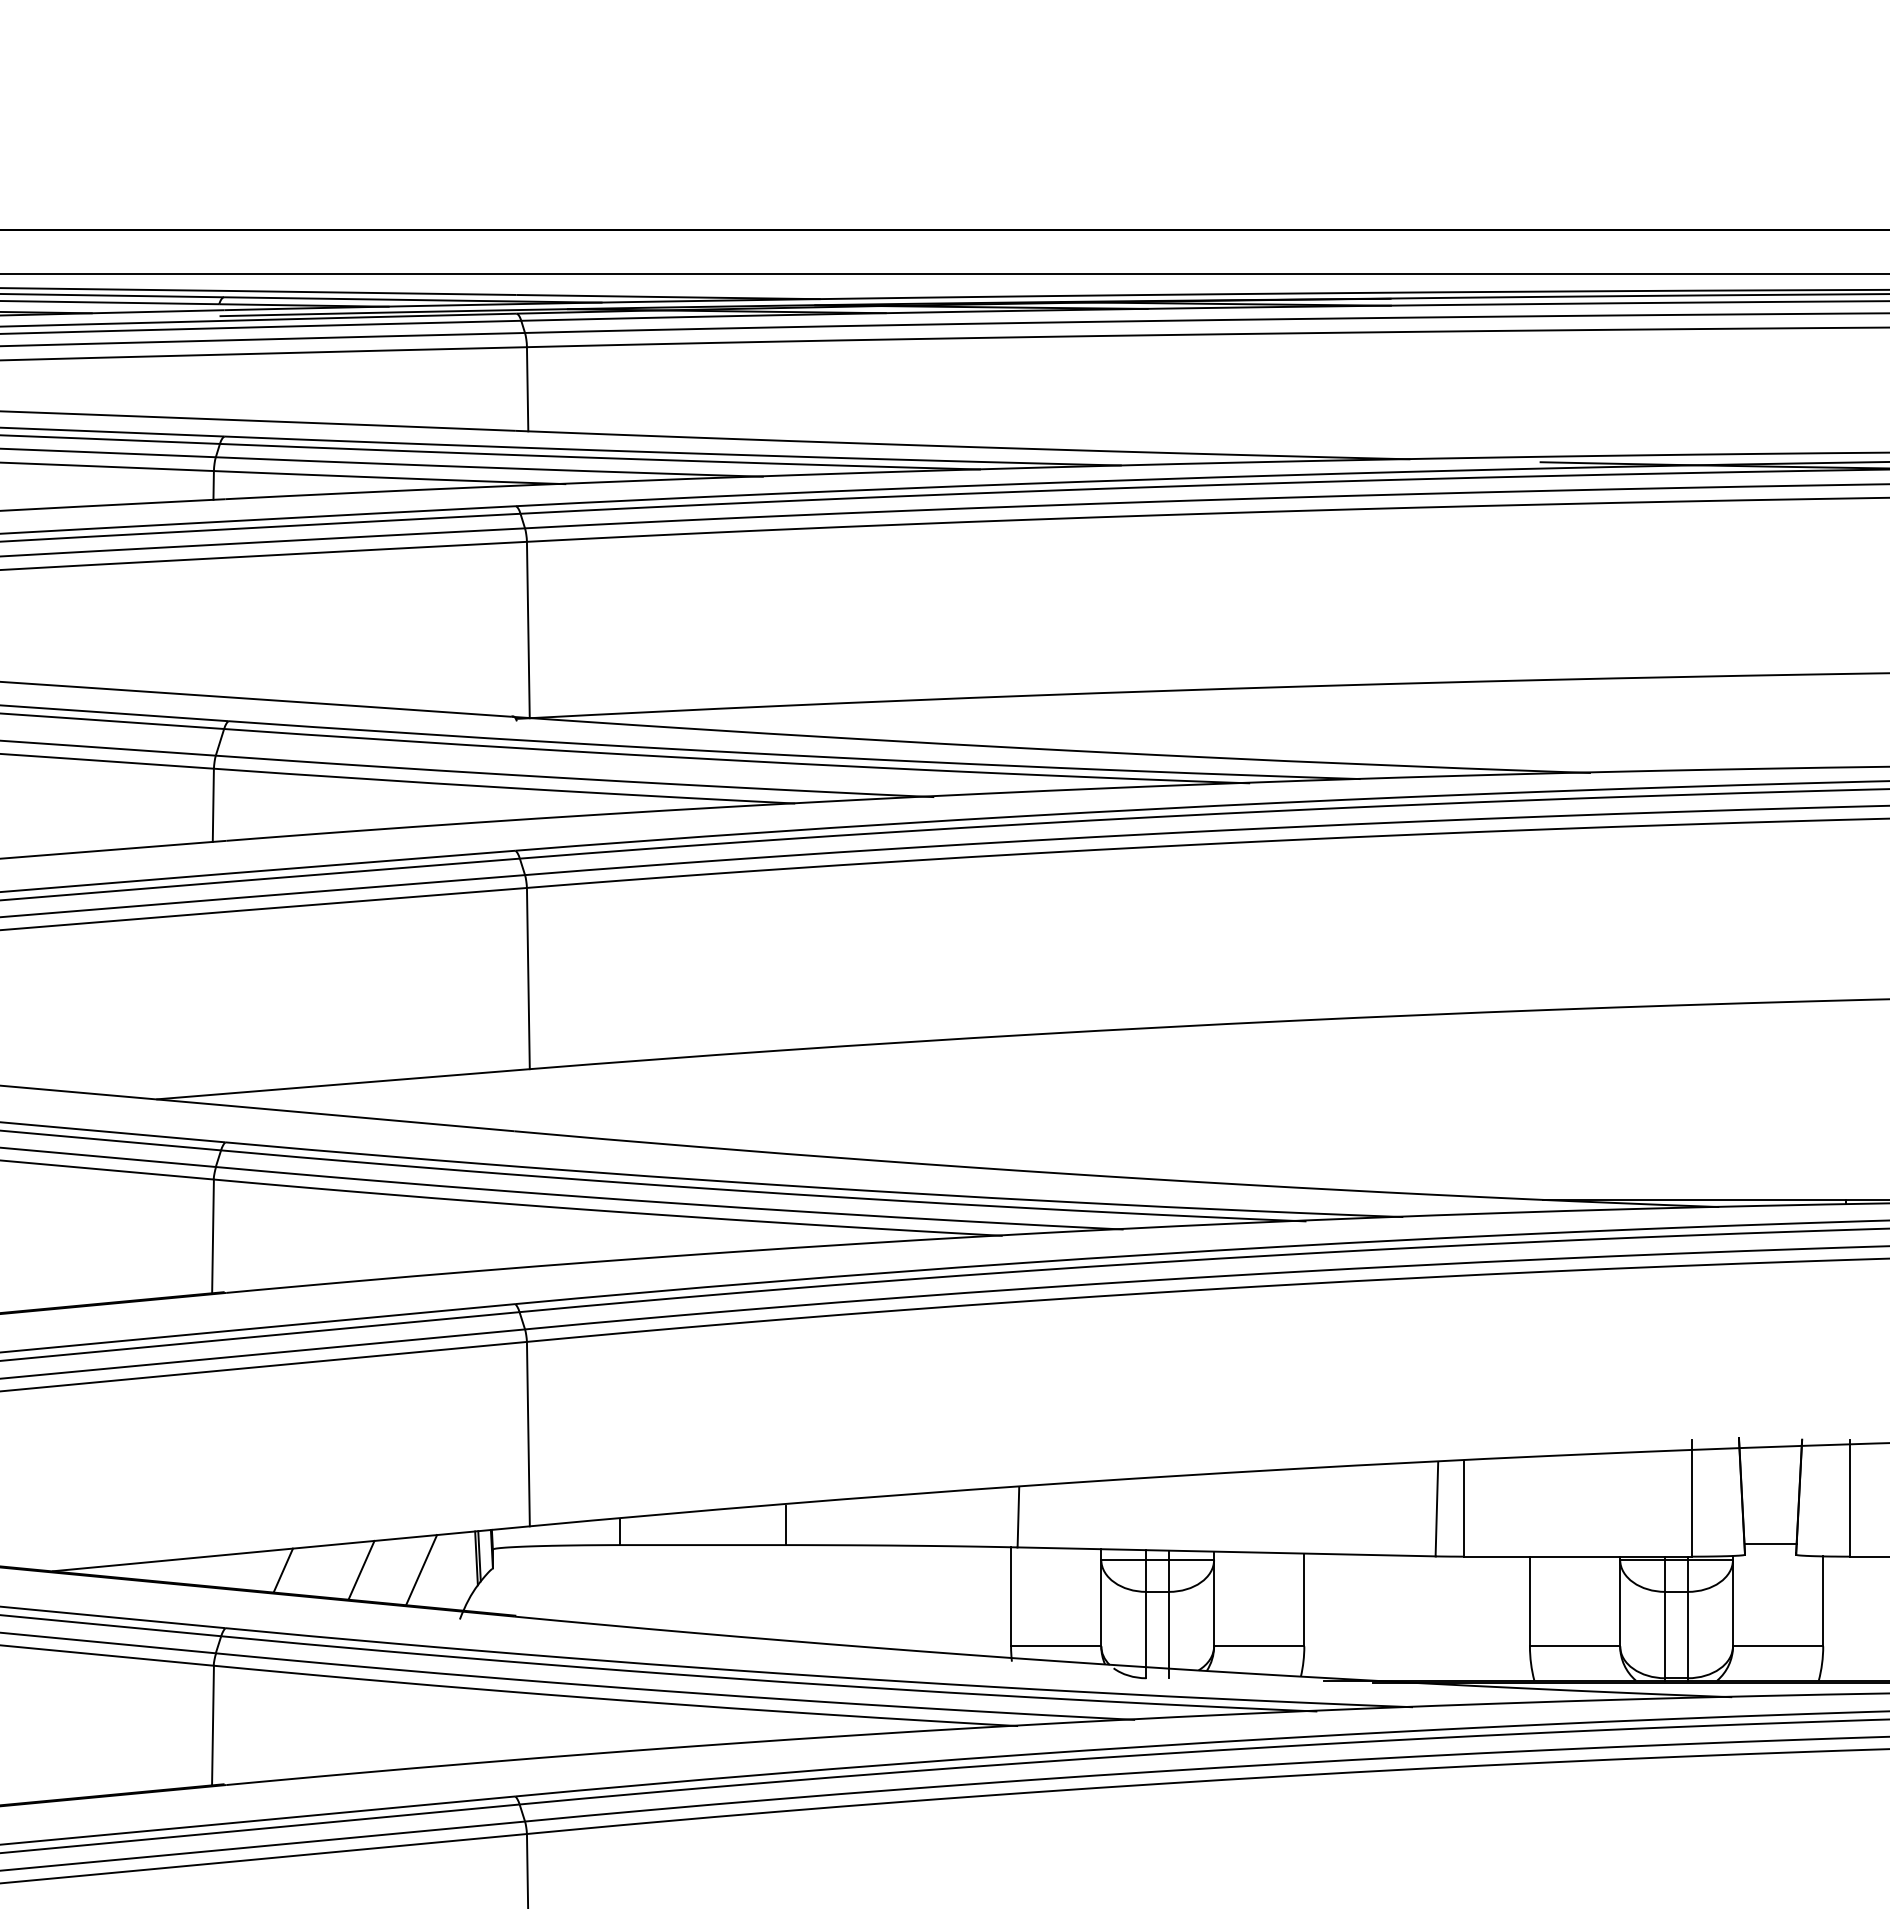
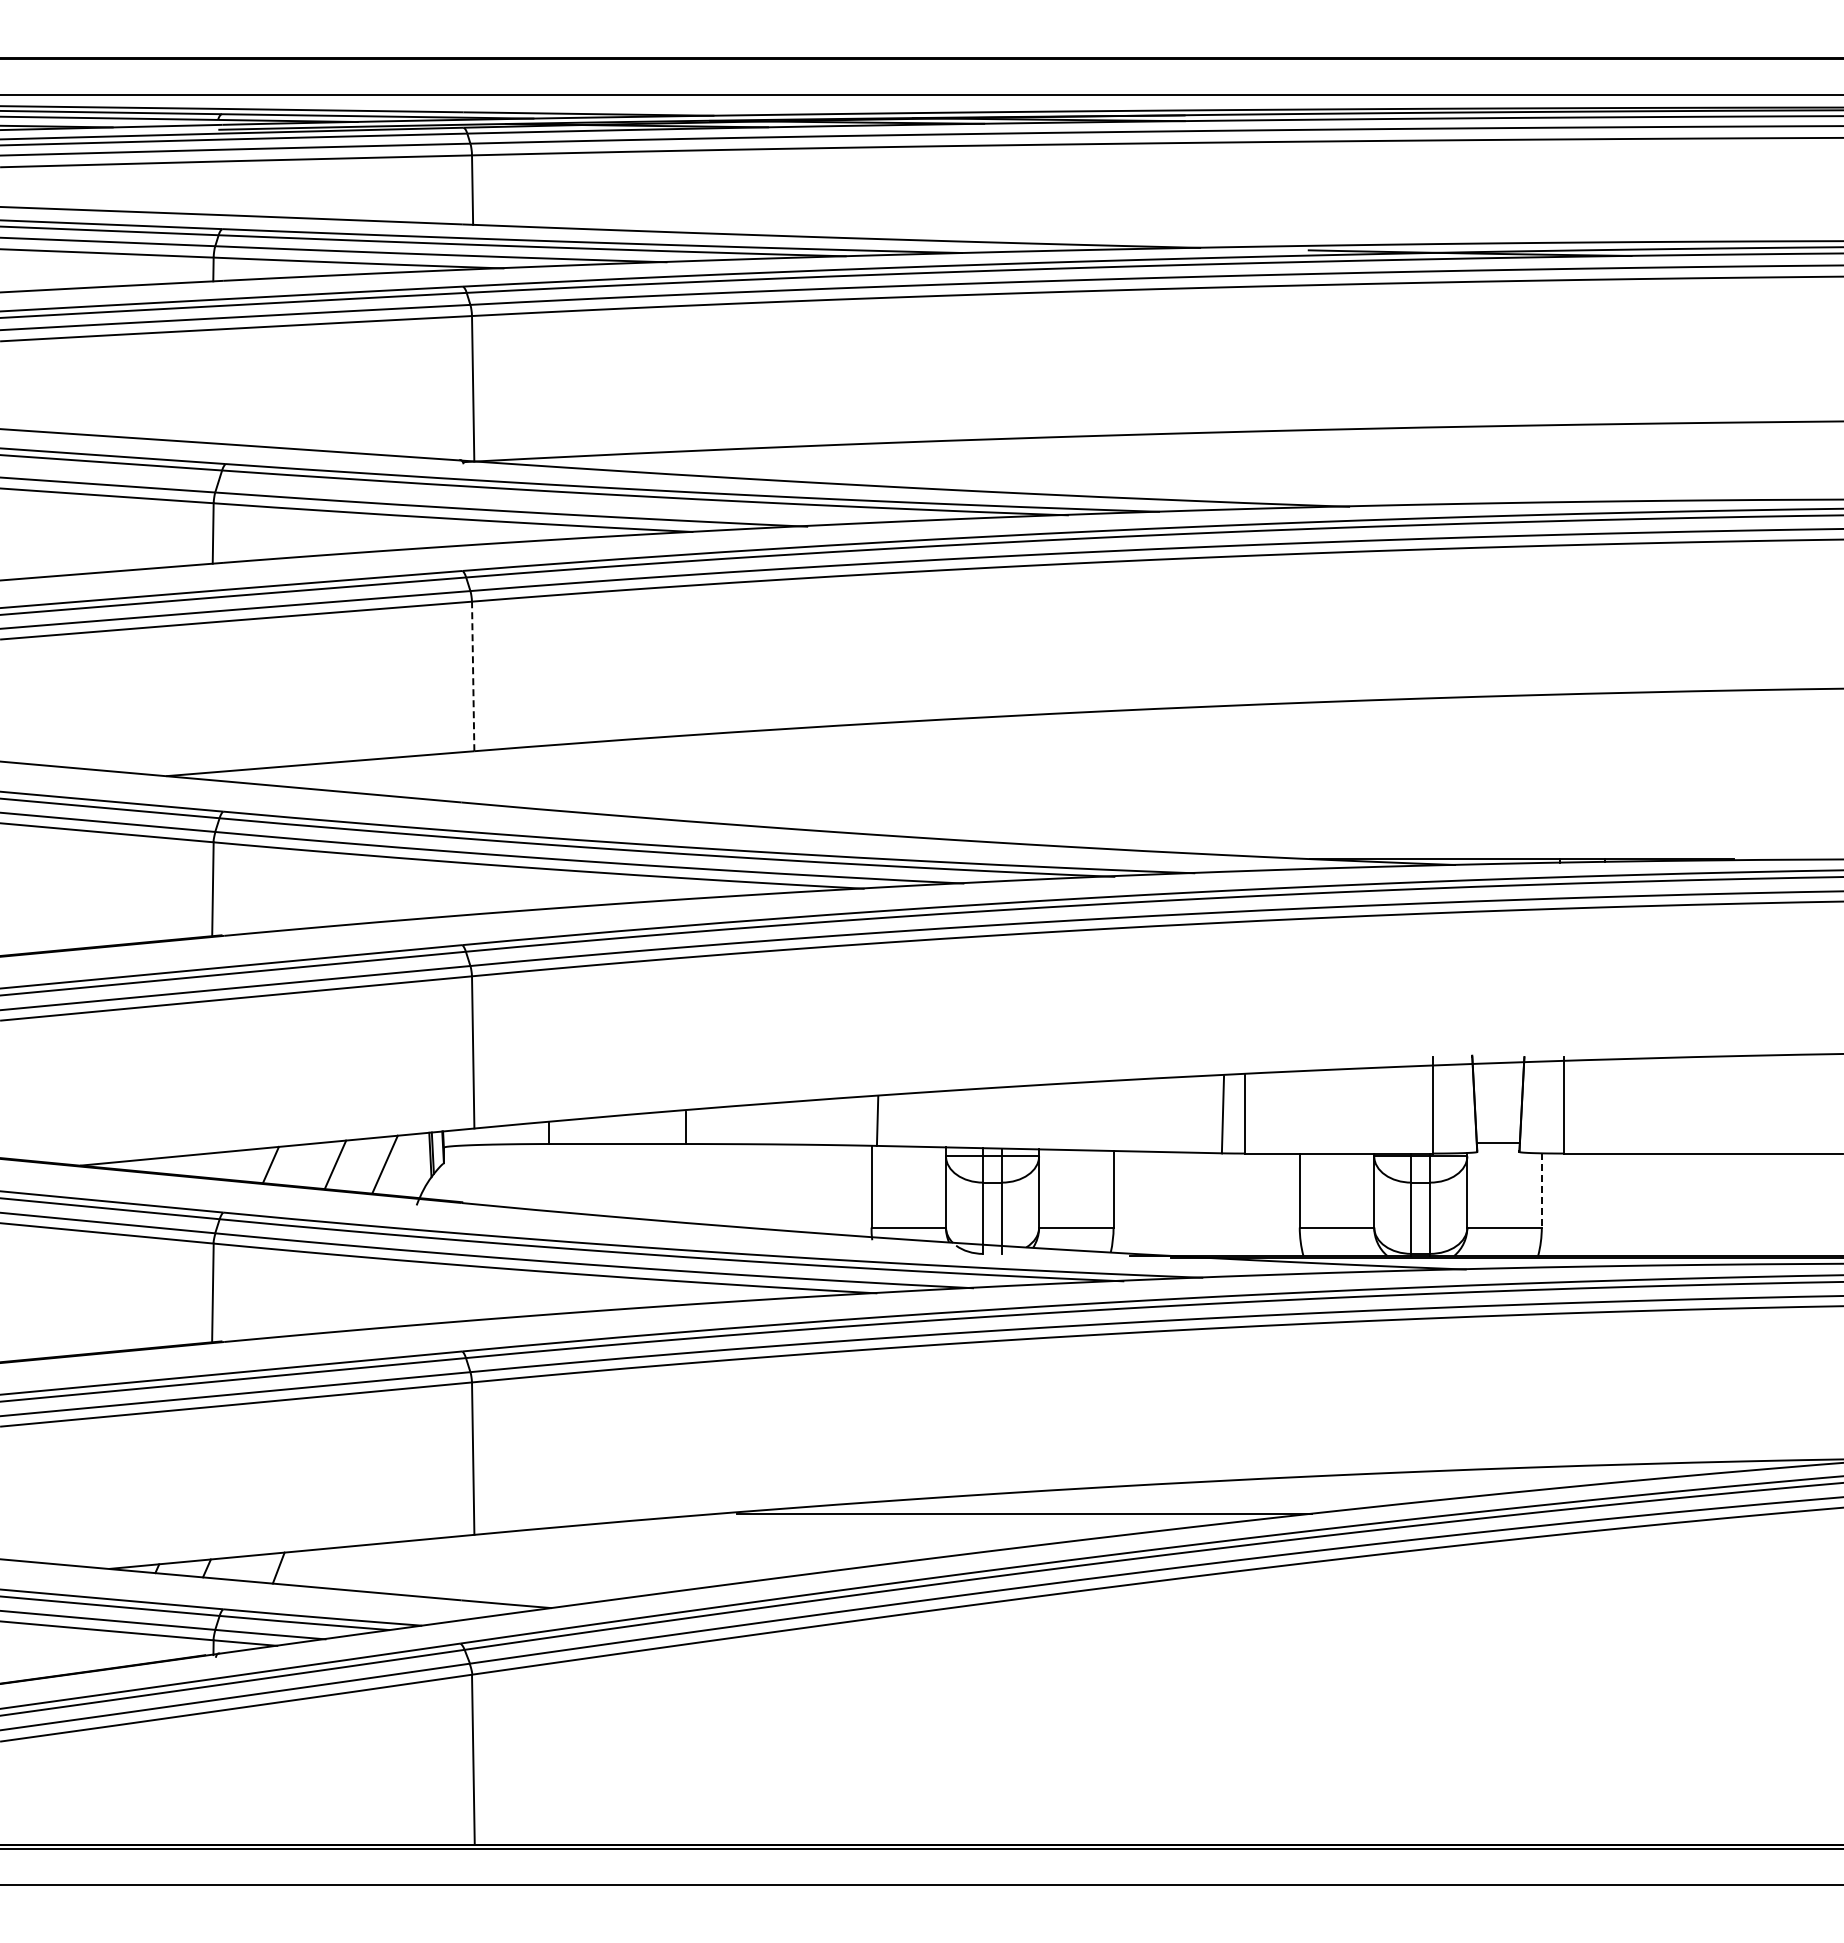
line: (528, 978) -> (473, 676), solid -> dashed
line: (1822, 1601) -> (1541, 1190), solid -> dashed

